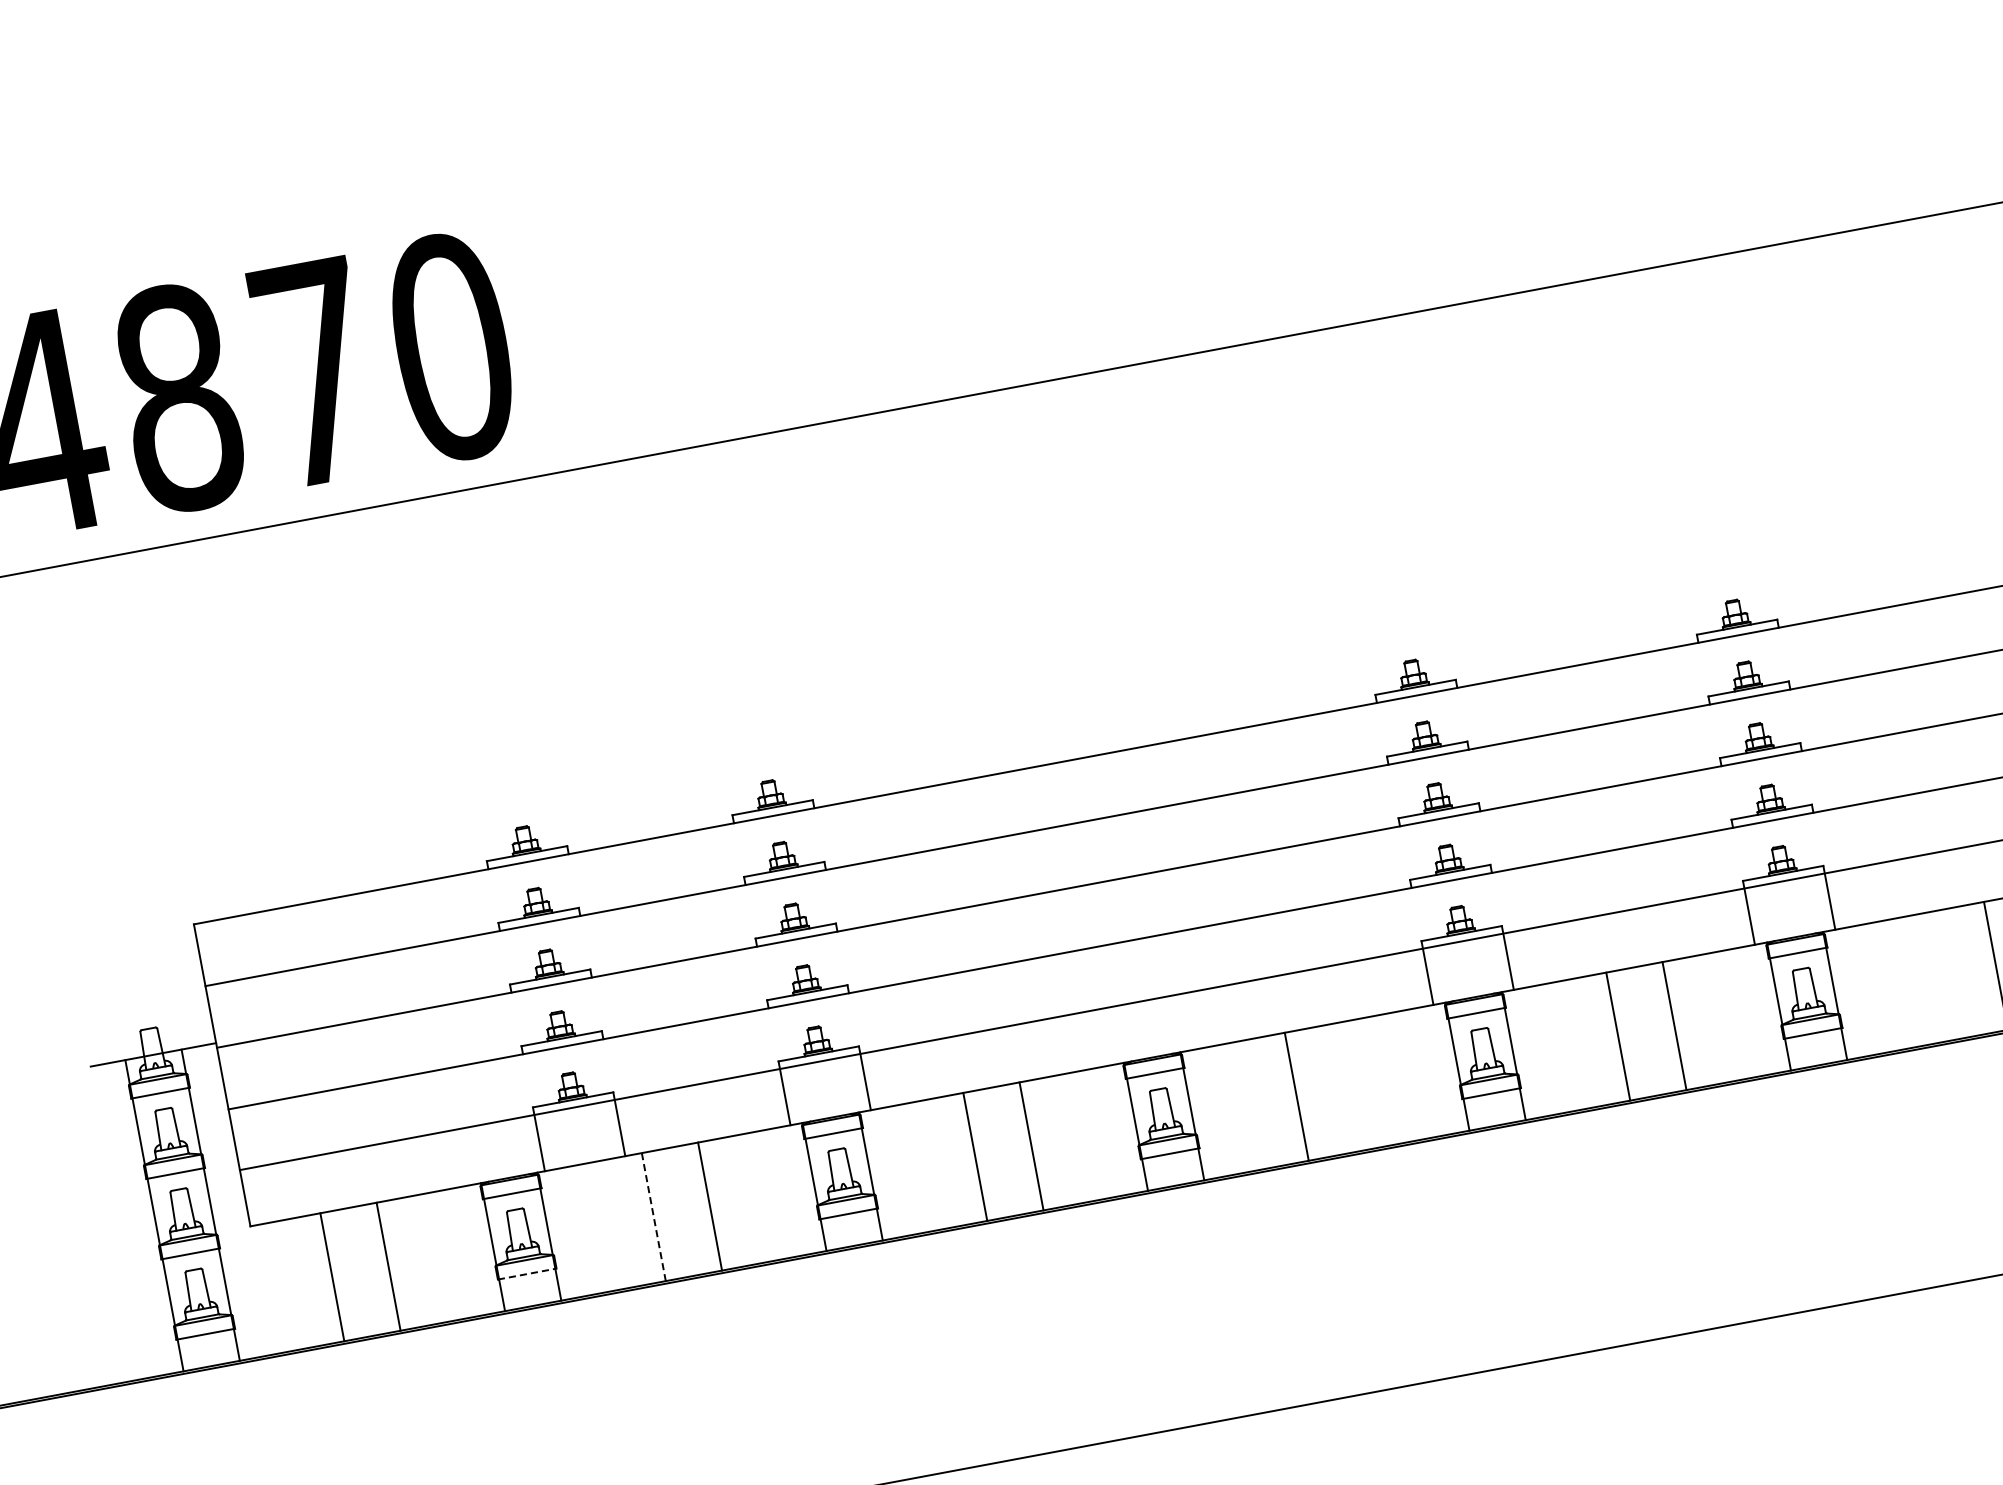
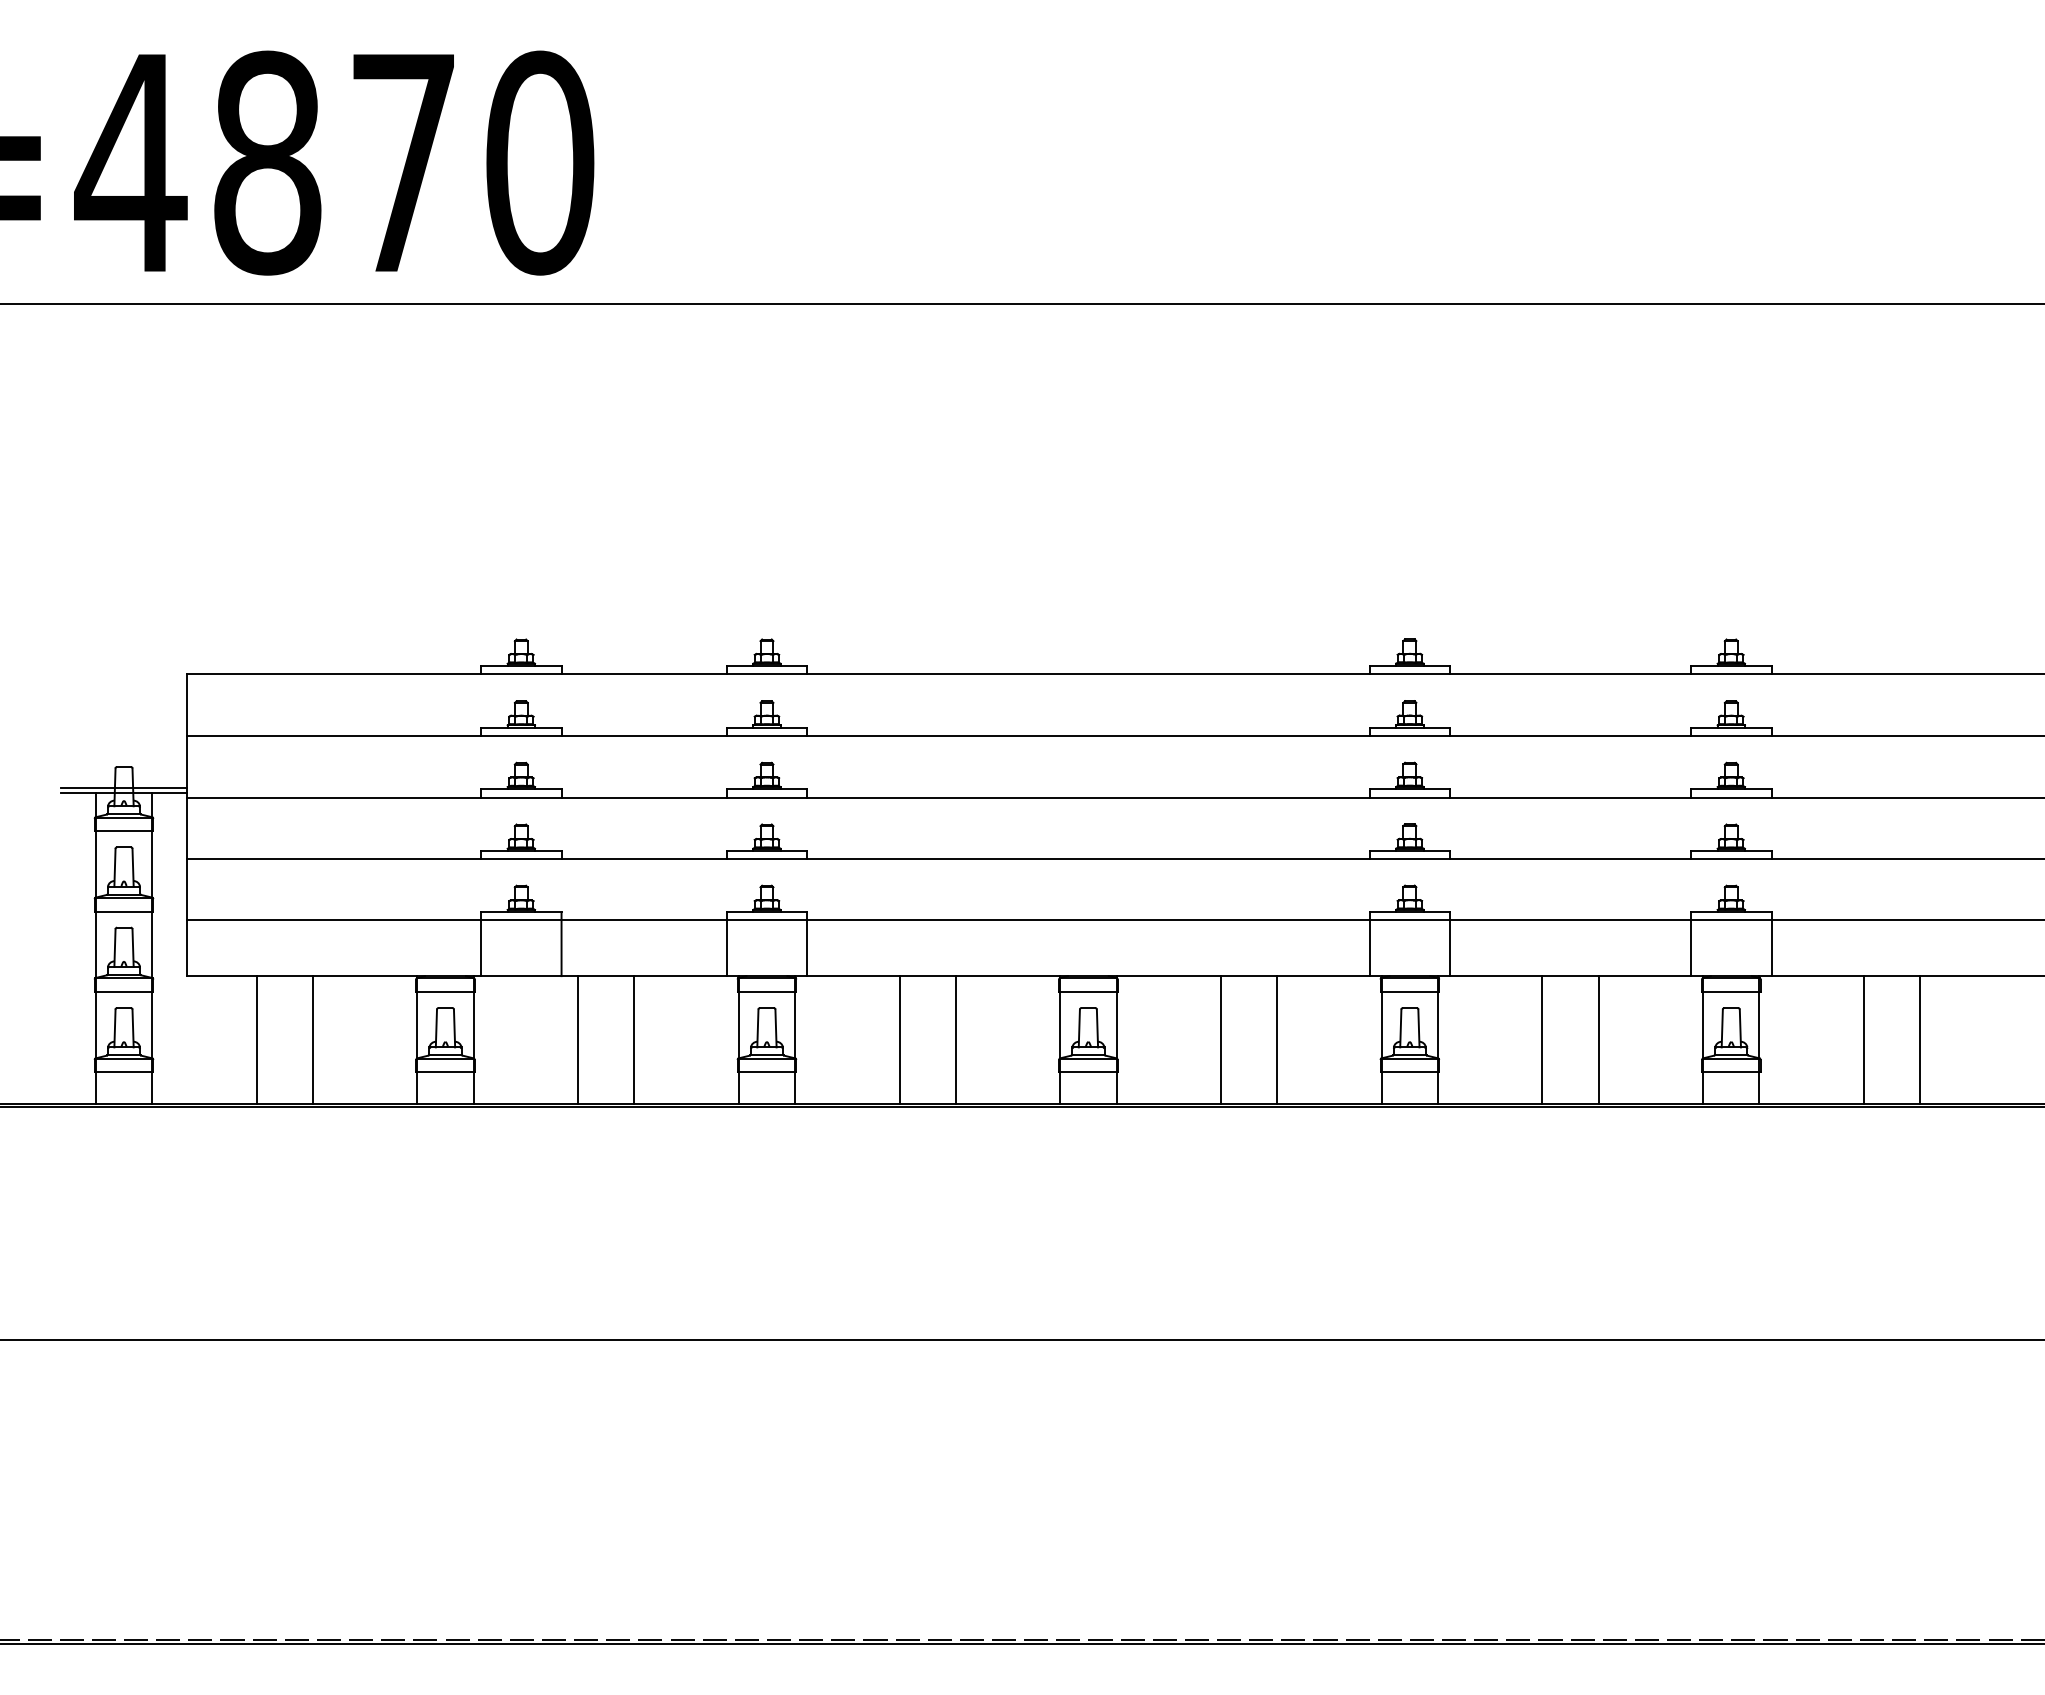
line: (1939, 976) -> (1863, 1040), added
line: (152, 1050) -> (123, 788), added
line: (1353, 1086) -> (1277, 1040), added
line: (654, 1216) -> (578, 1039), dashed -> solid
line: (527, 1274) -> (445, 1072), dashed -> solid

